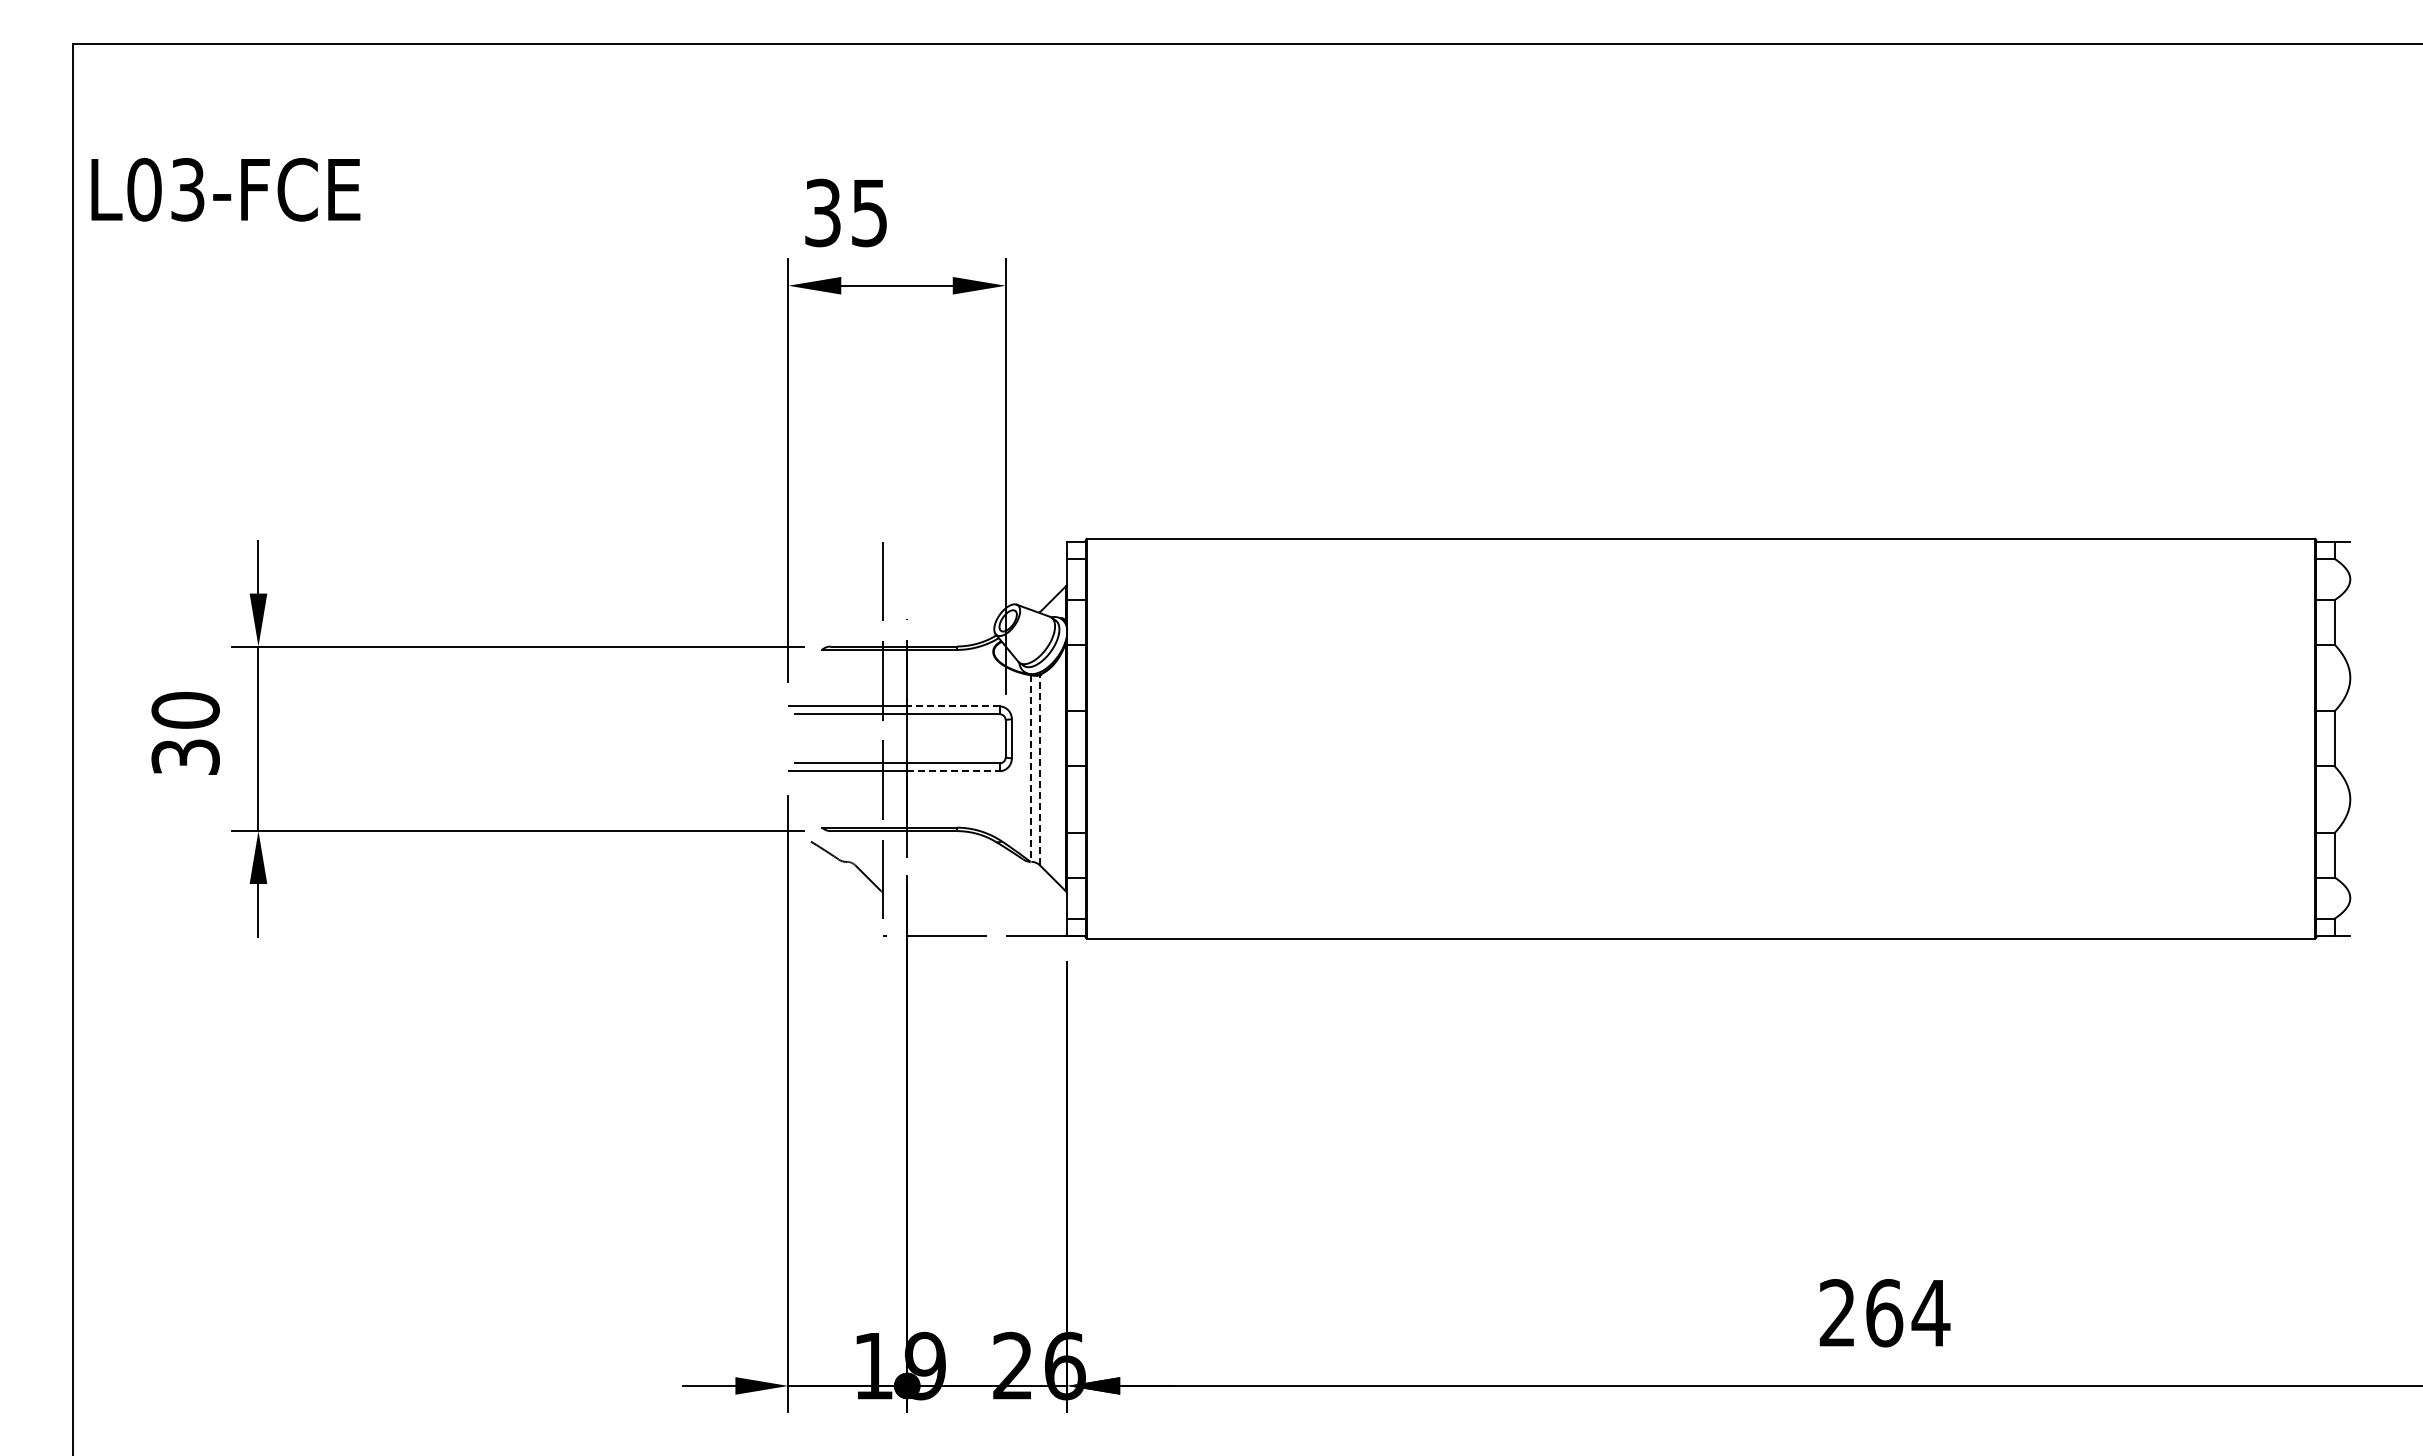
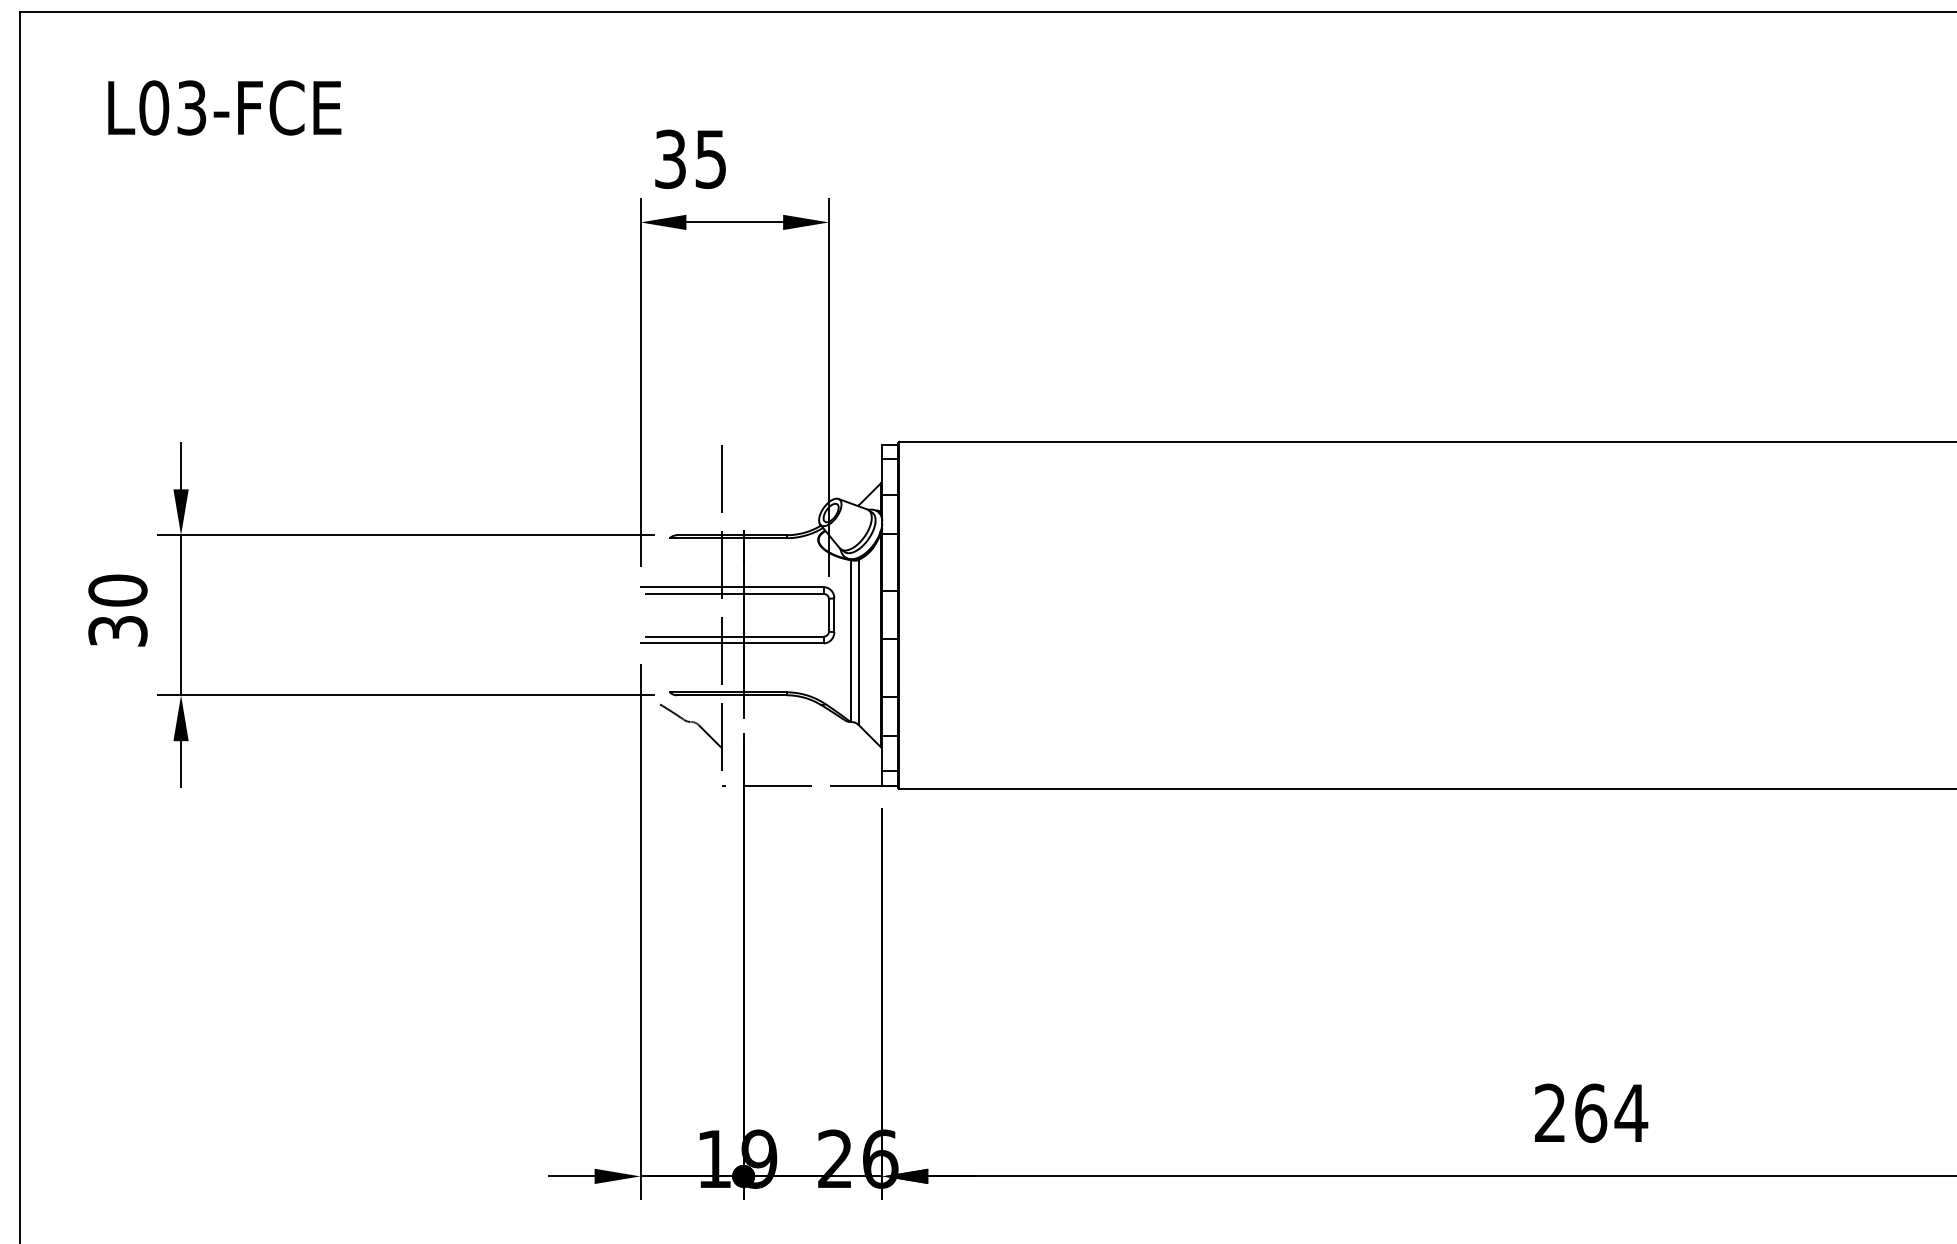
text: (225, 189) -> (224, 107), moved
line: (952, 706) -> (782, 587), dashed -> solid
line: (1031, 769) -> (851, 641), dashed -> solid
line: (1040, 769) -> (859, 641), dashed -> solid
line: (953, 771) -> (783, 643), dashed -> solid

